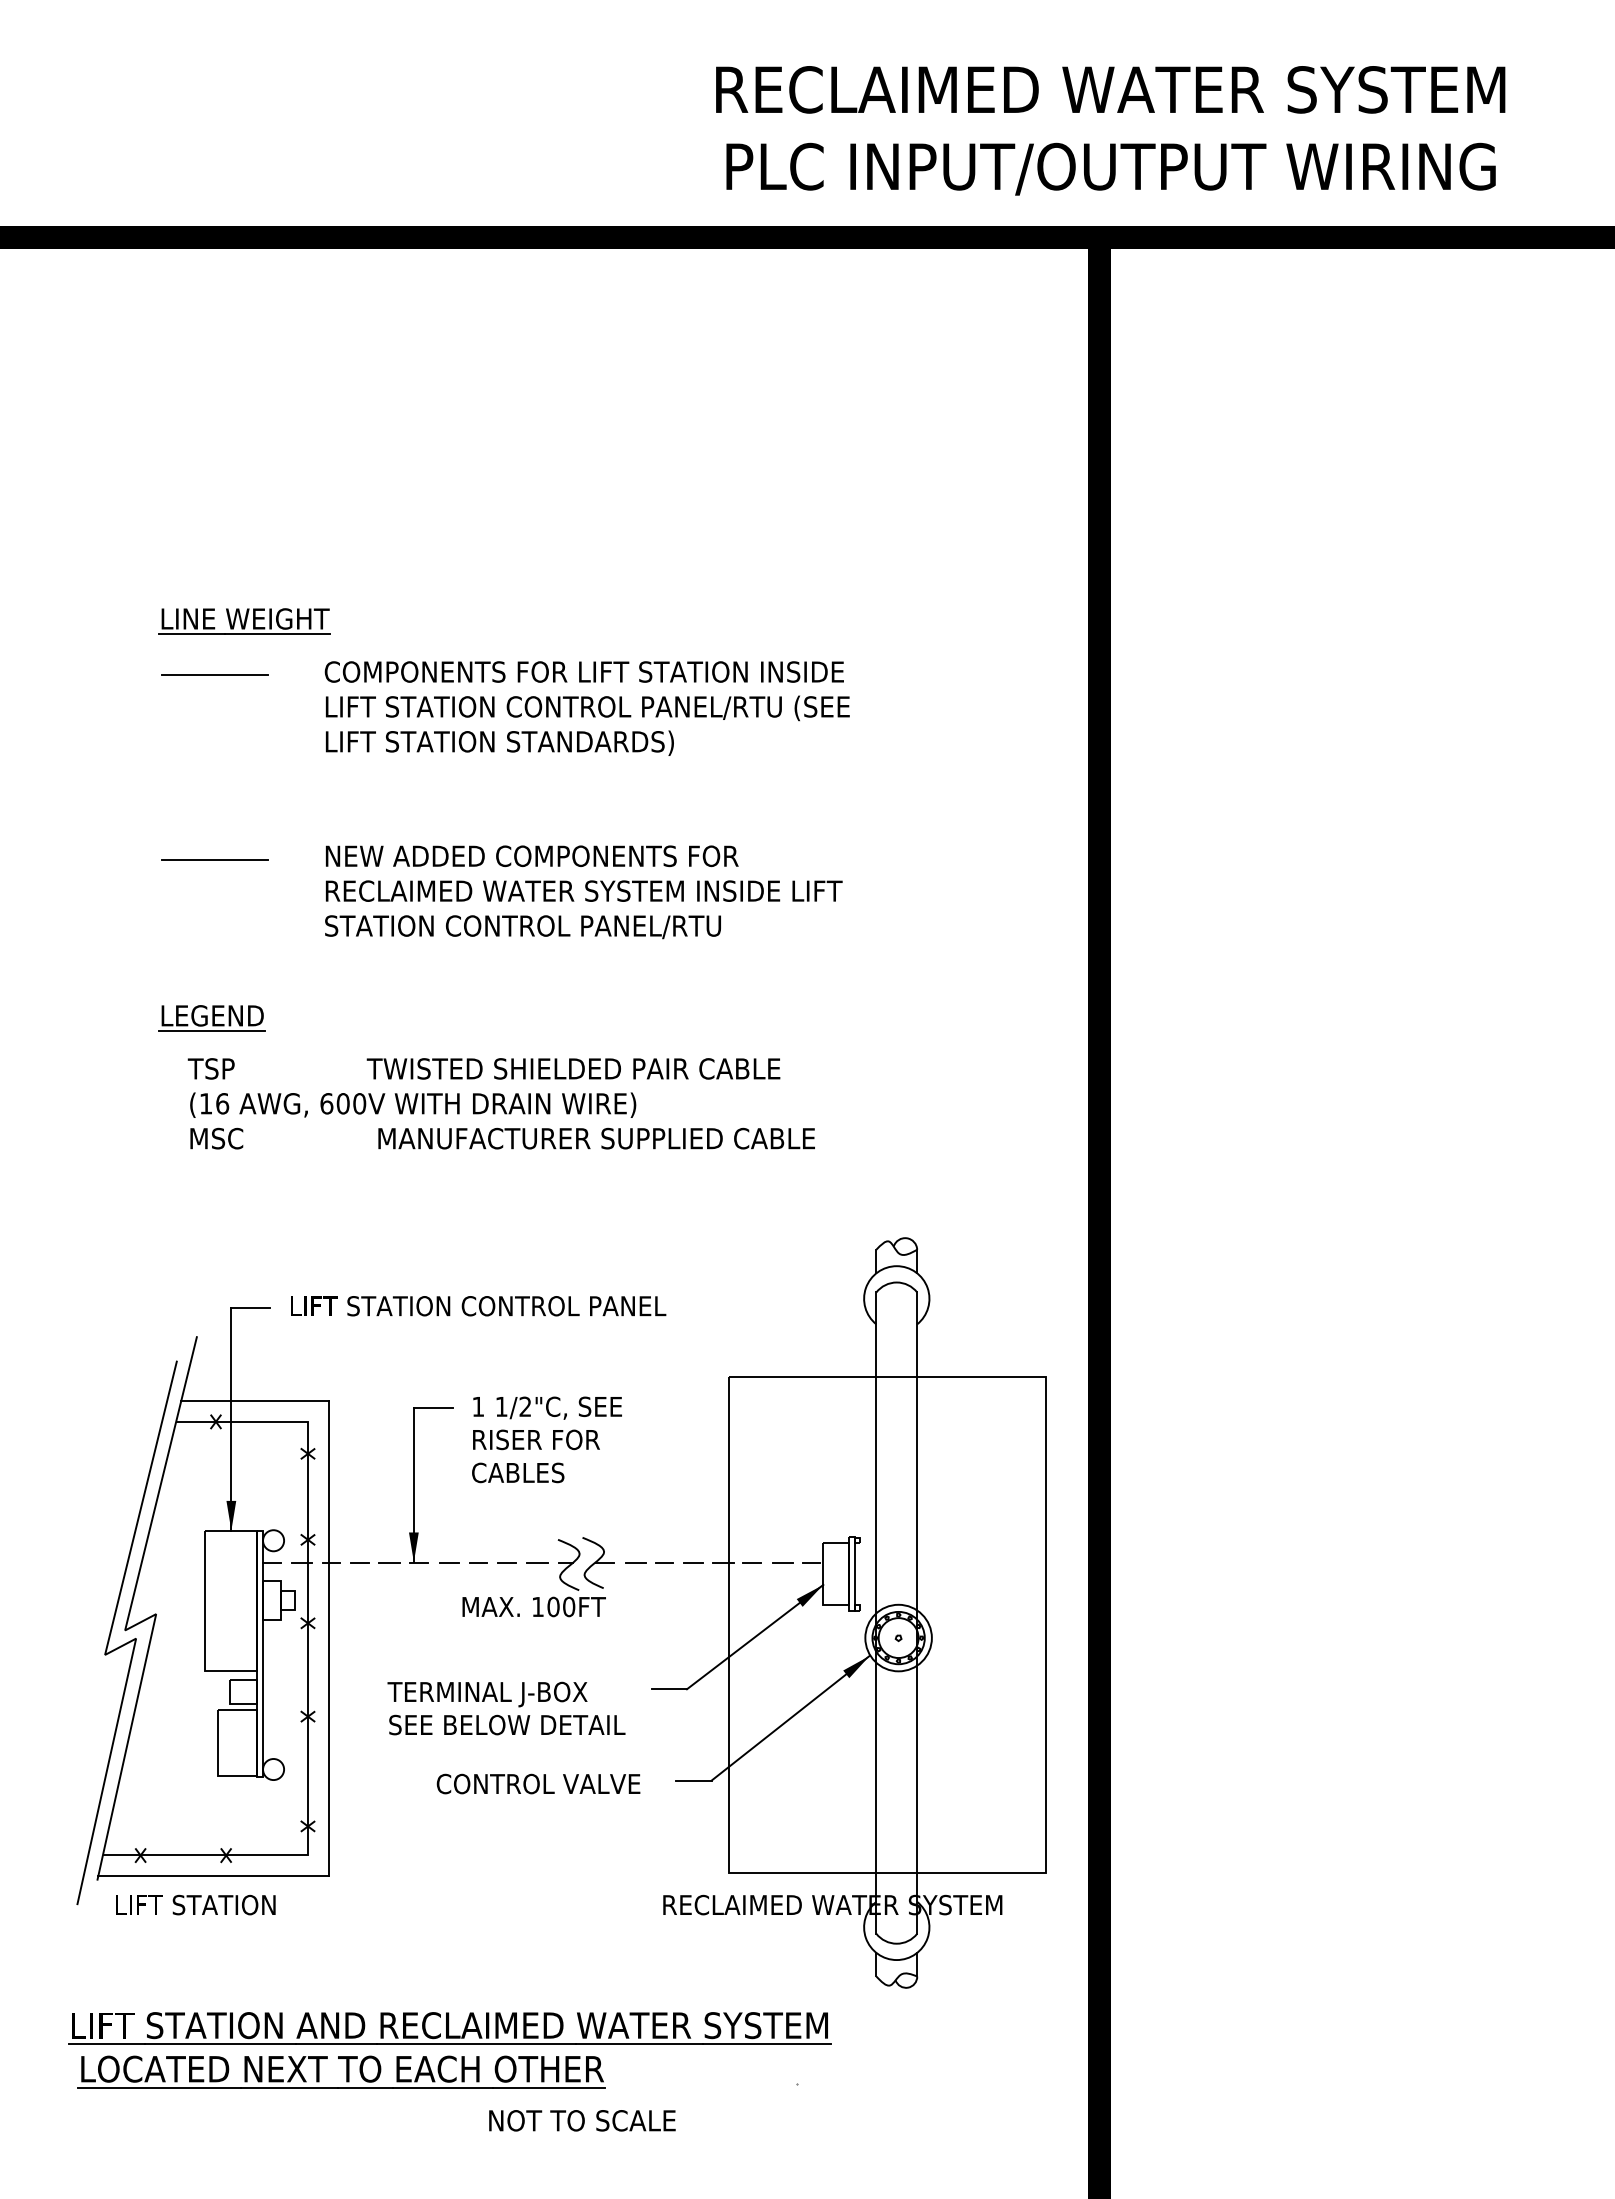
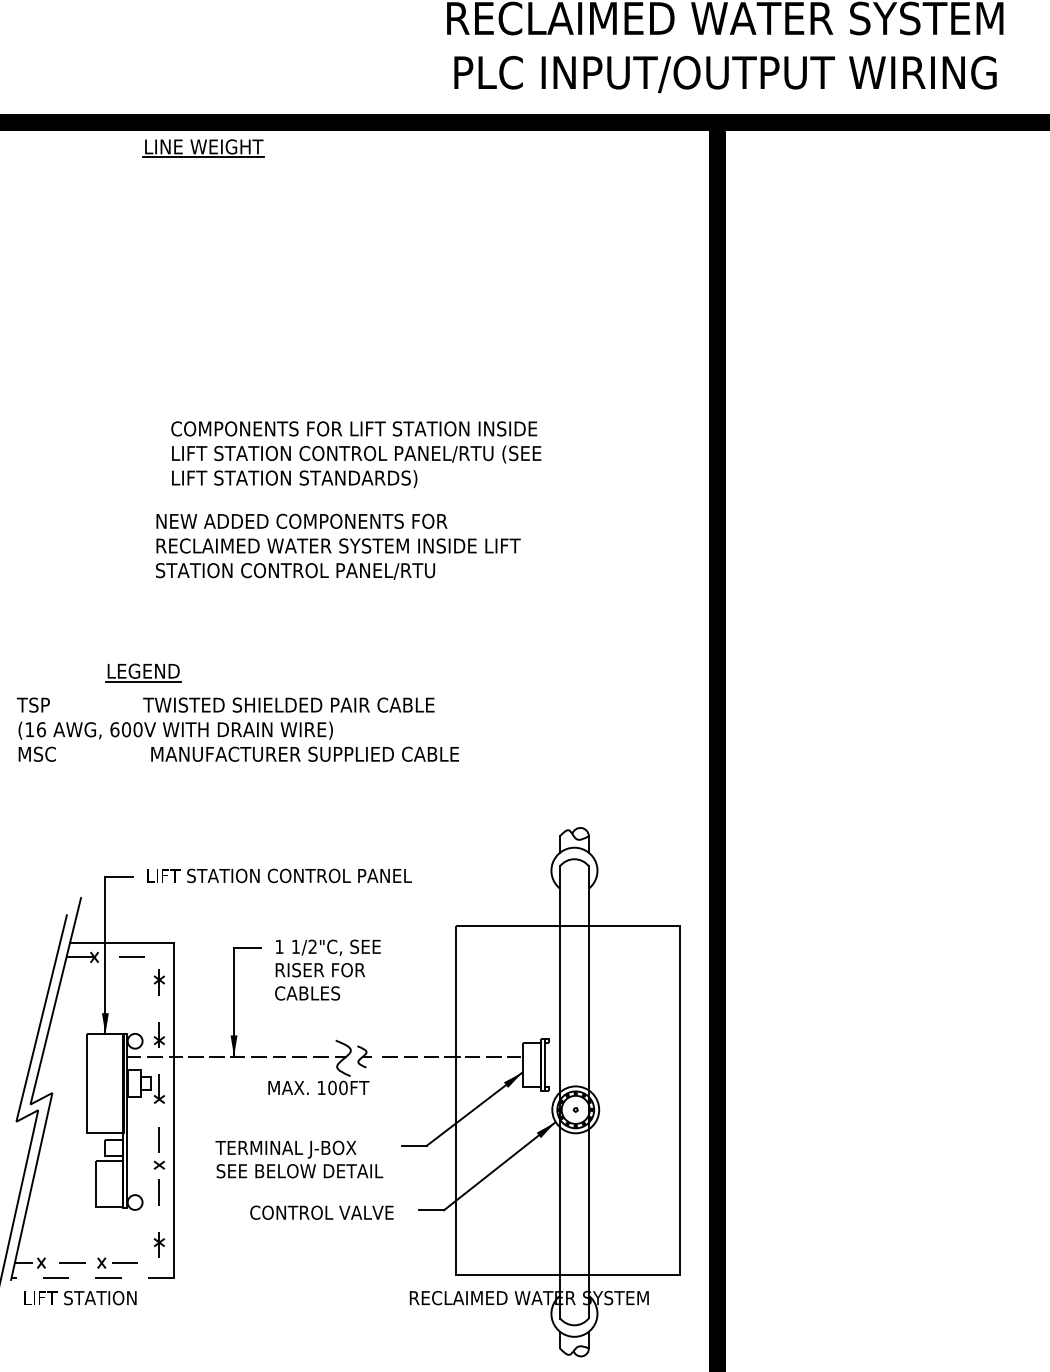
part: (244, 621) -> (203, 148), moved
line: (214, 675) -> (93, 431), removed
line: (214, 860) -> (93, 561), removed
text: (583, 892) -> (338, 546), moved
part: (211, 1018) -> (142, 673), moved
text: (500, 1103) -> (237, 729), moved
part: (598, 1562) -> (364, 1056), size x0.6
line: (307, 1675) -> (159, 1136), solid -> dashed
line: (213, 1876) -> (92, 1277), solid -> dashed

